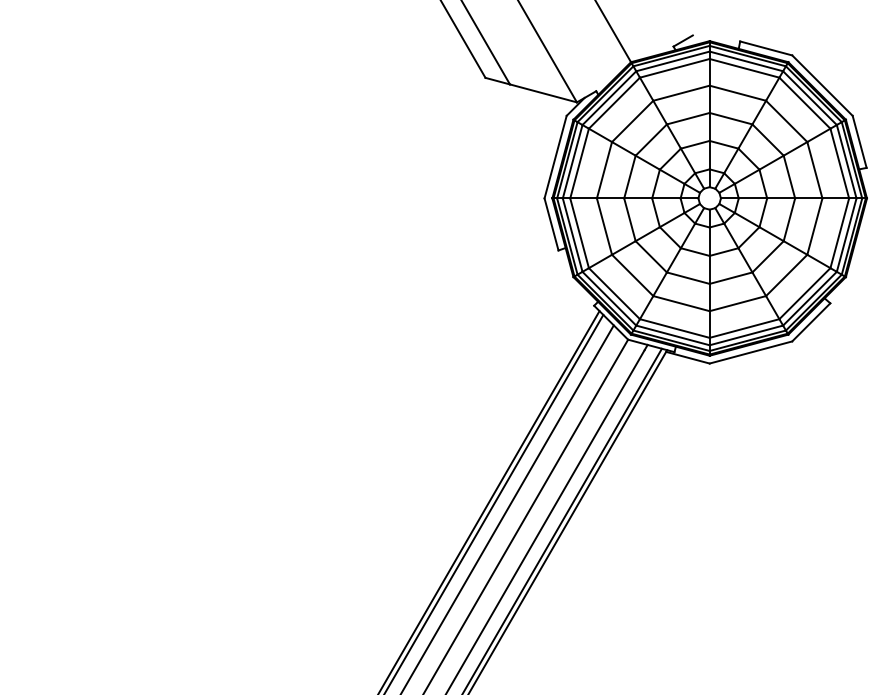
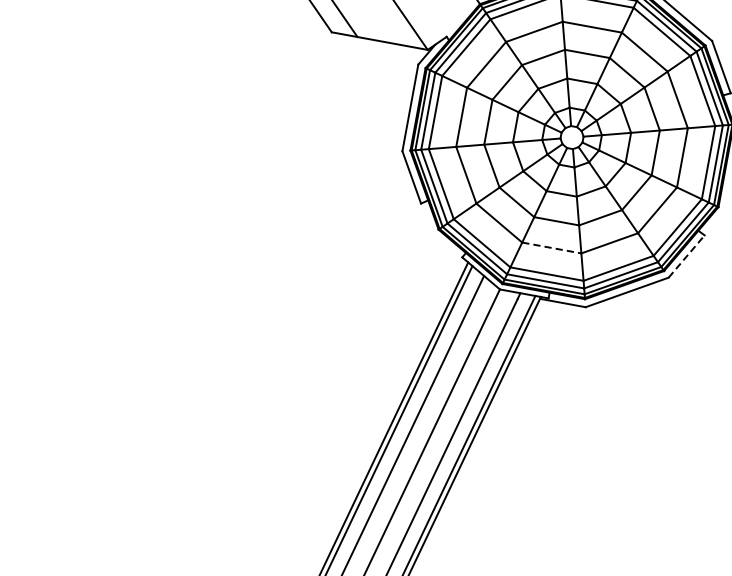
line: (681, 303) -> (551, 247), solid -> dashed
line: (811, 322) -> (686, 256), solid -> dashed

